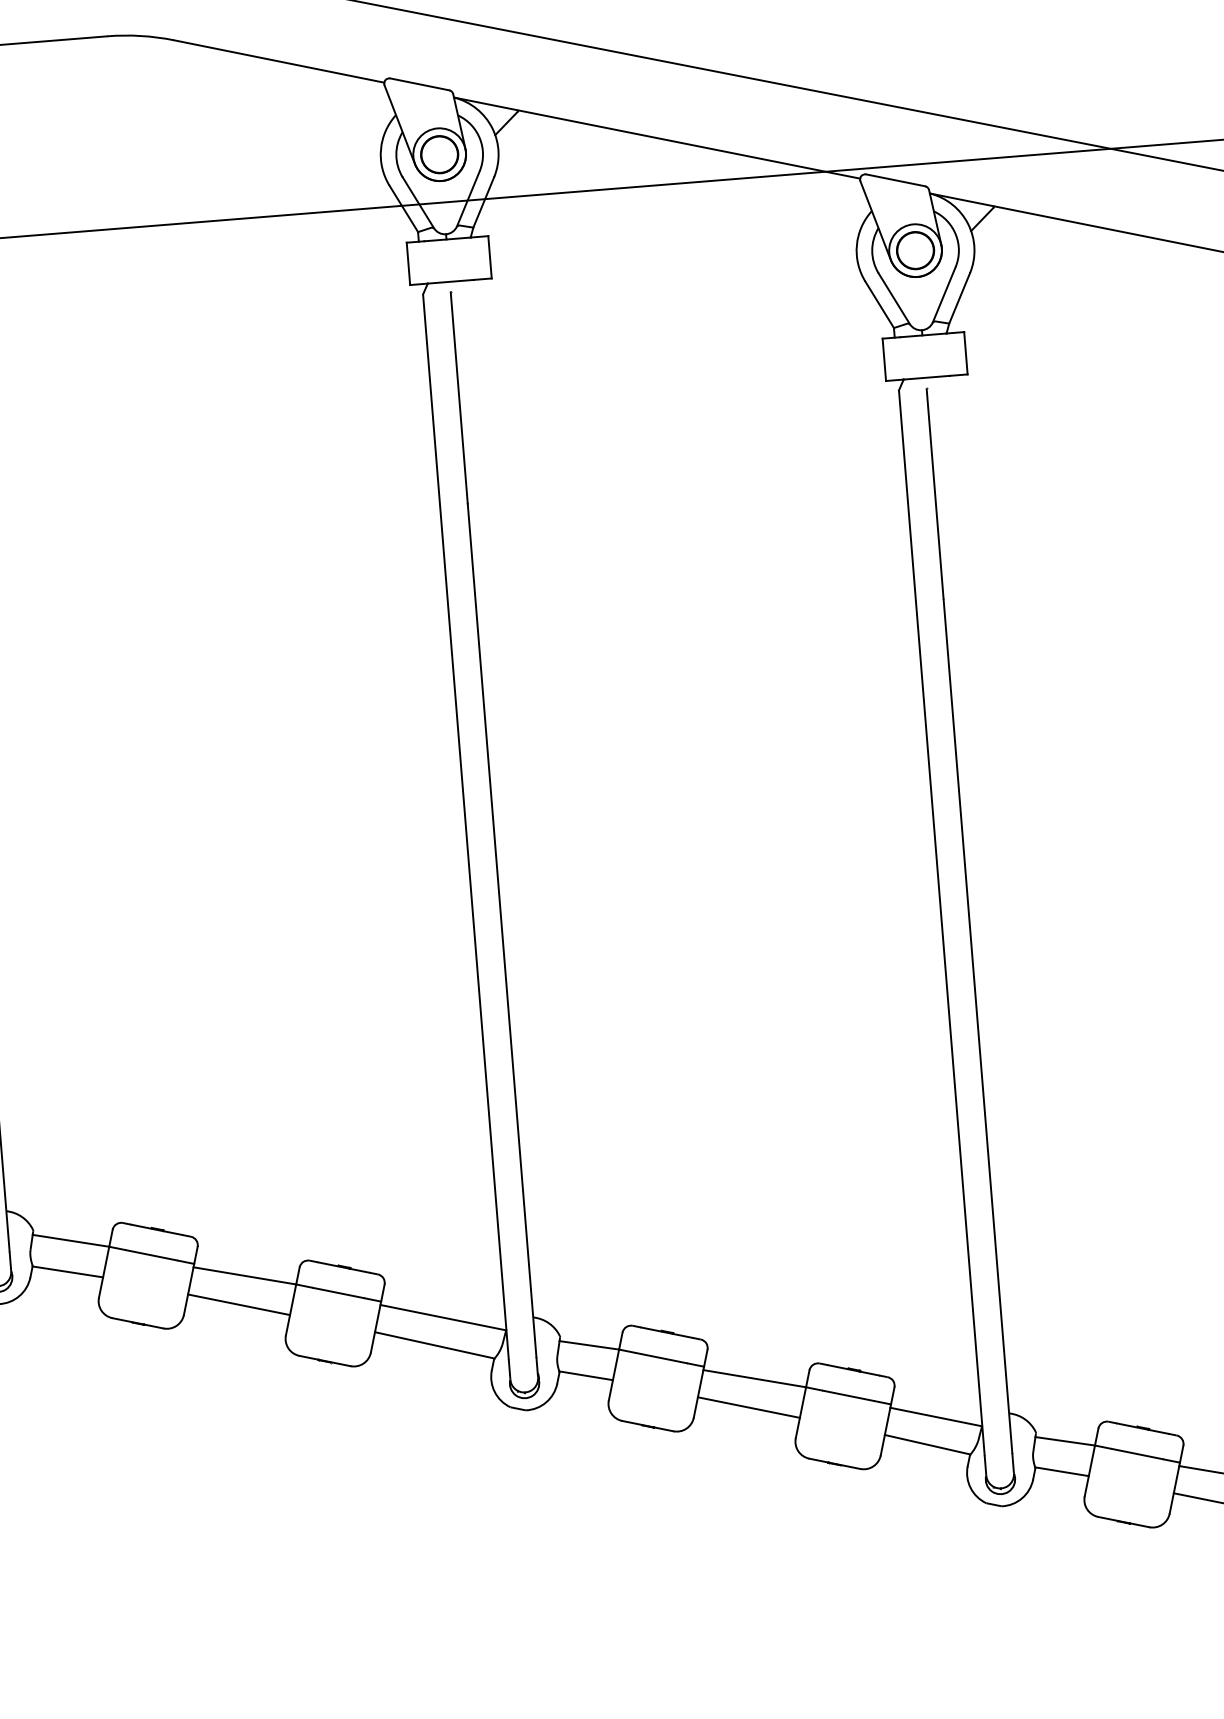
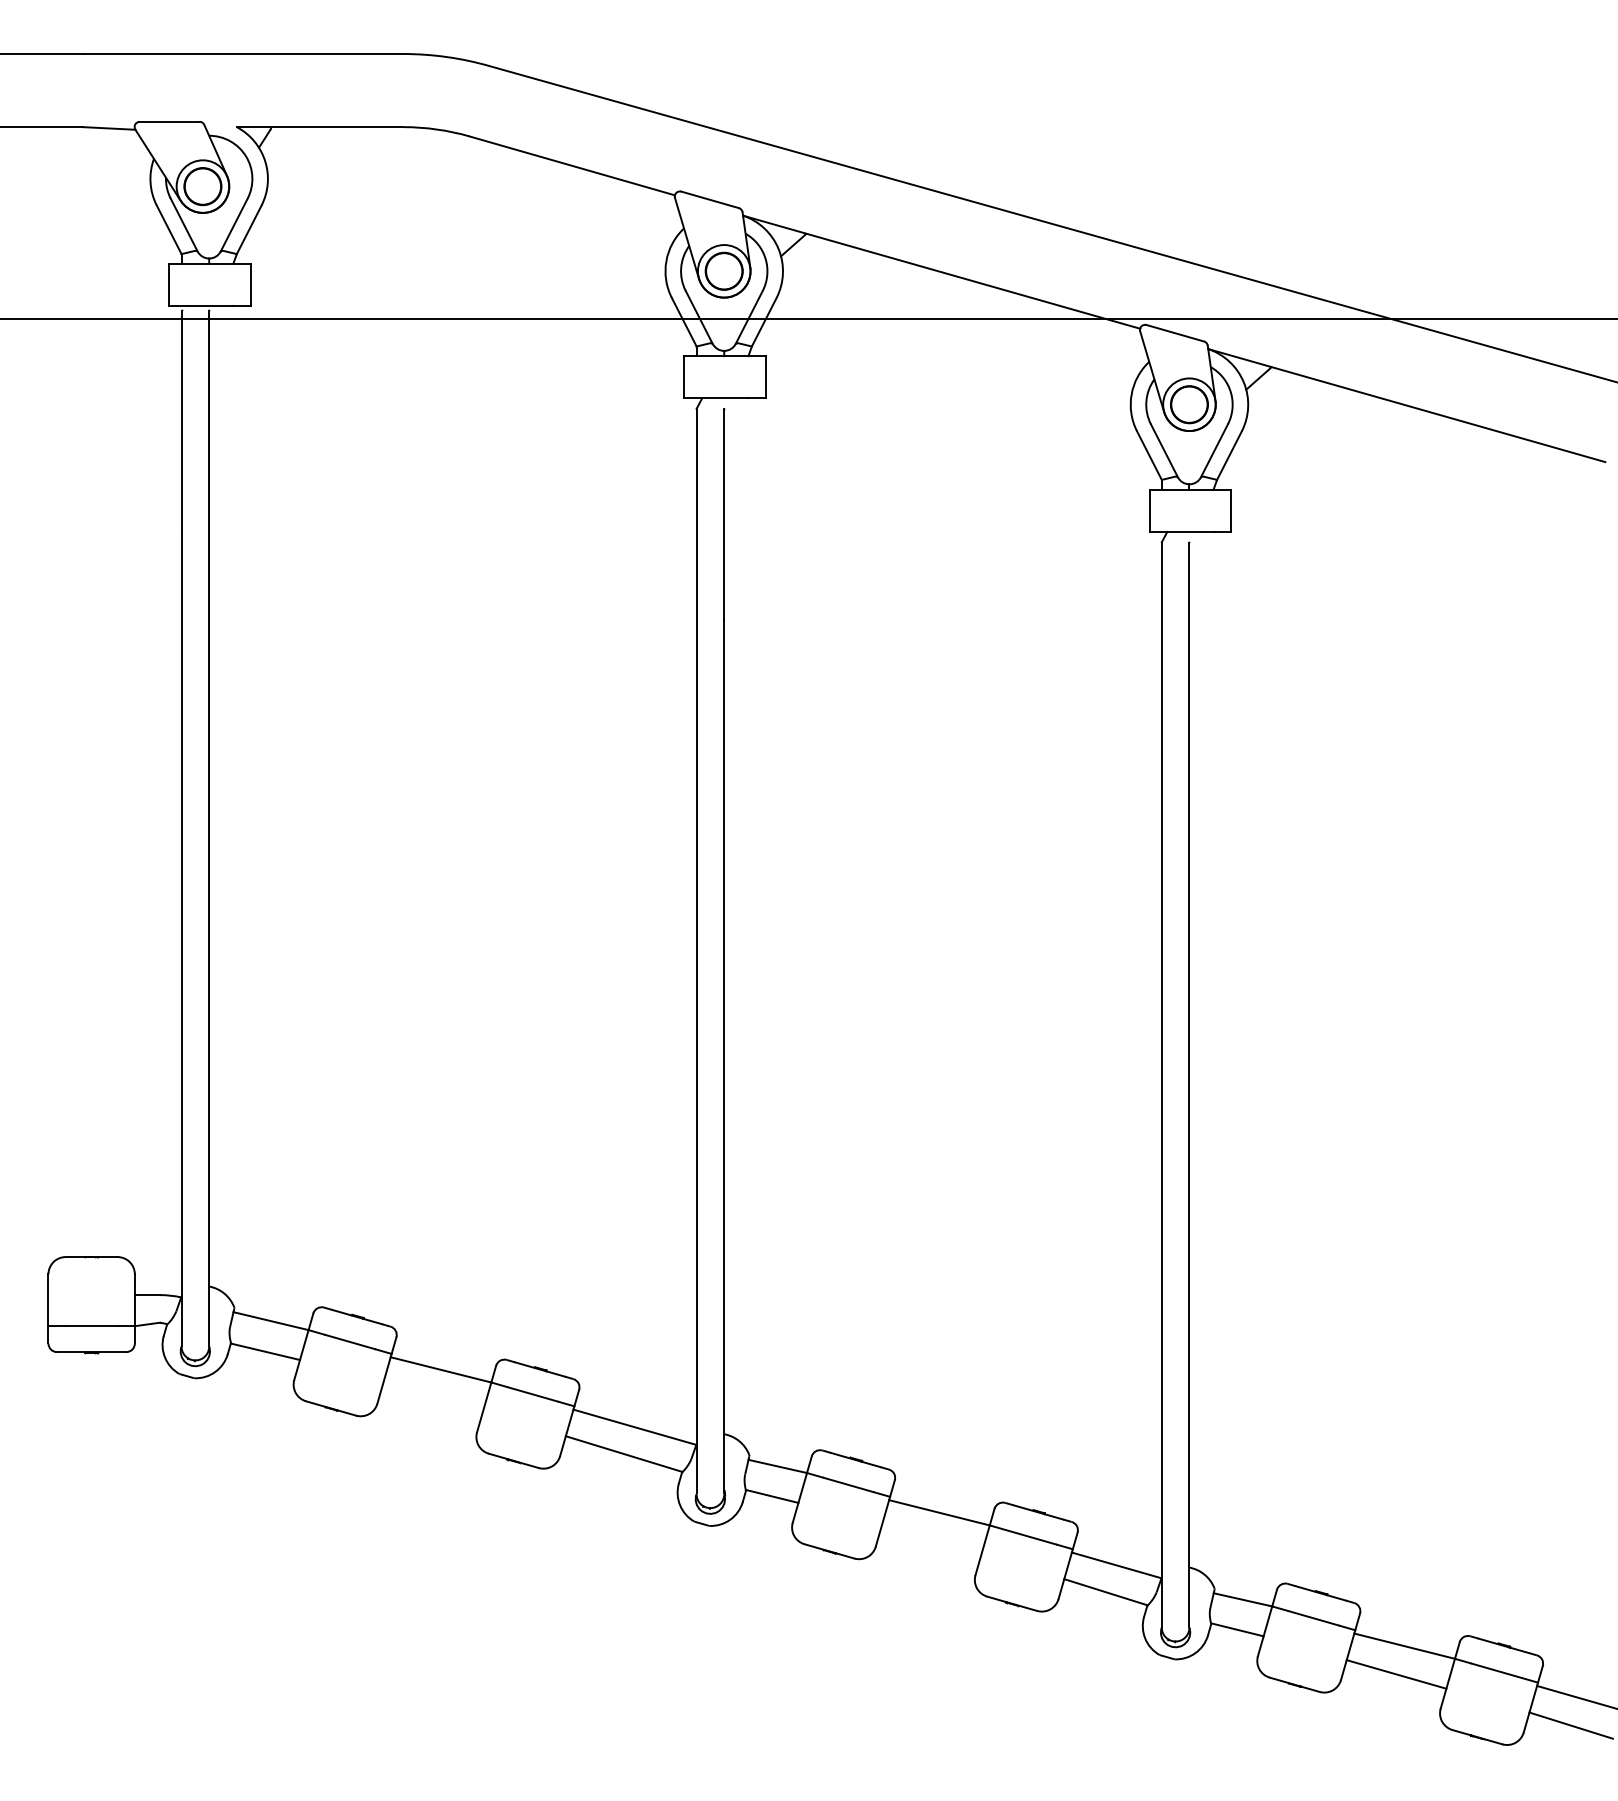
line: (238, 1304) -> (432, 1397), removed
line: (749, 1407) -> (931, 1540), removed

